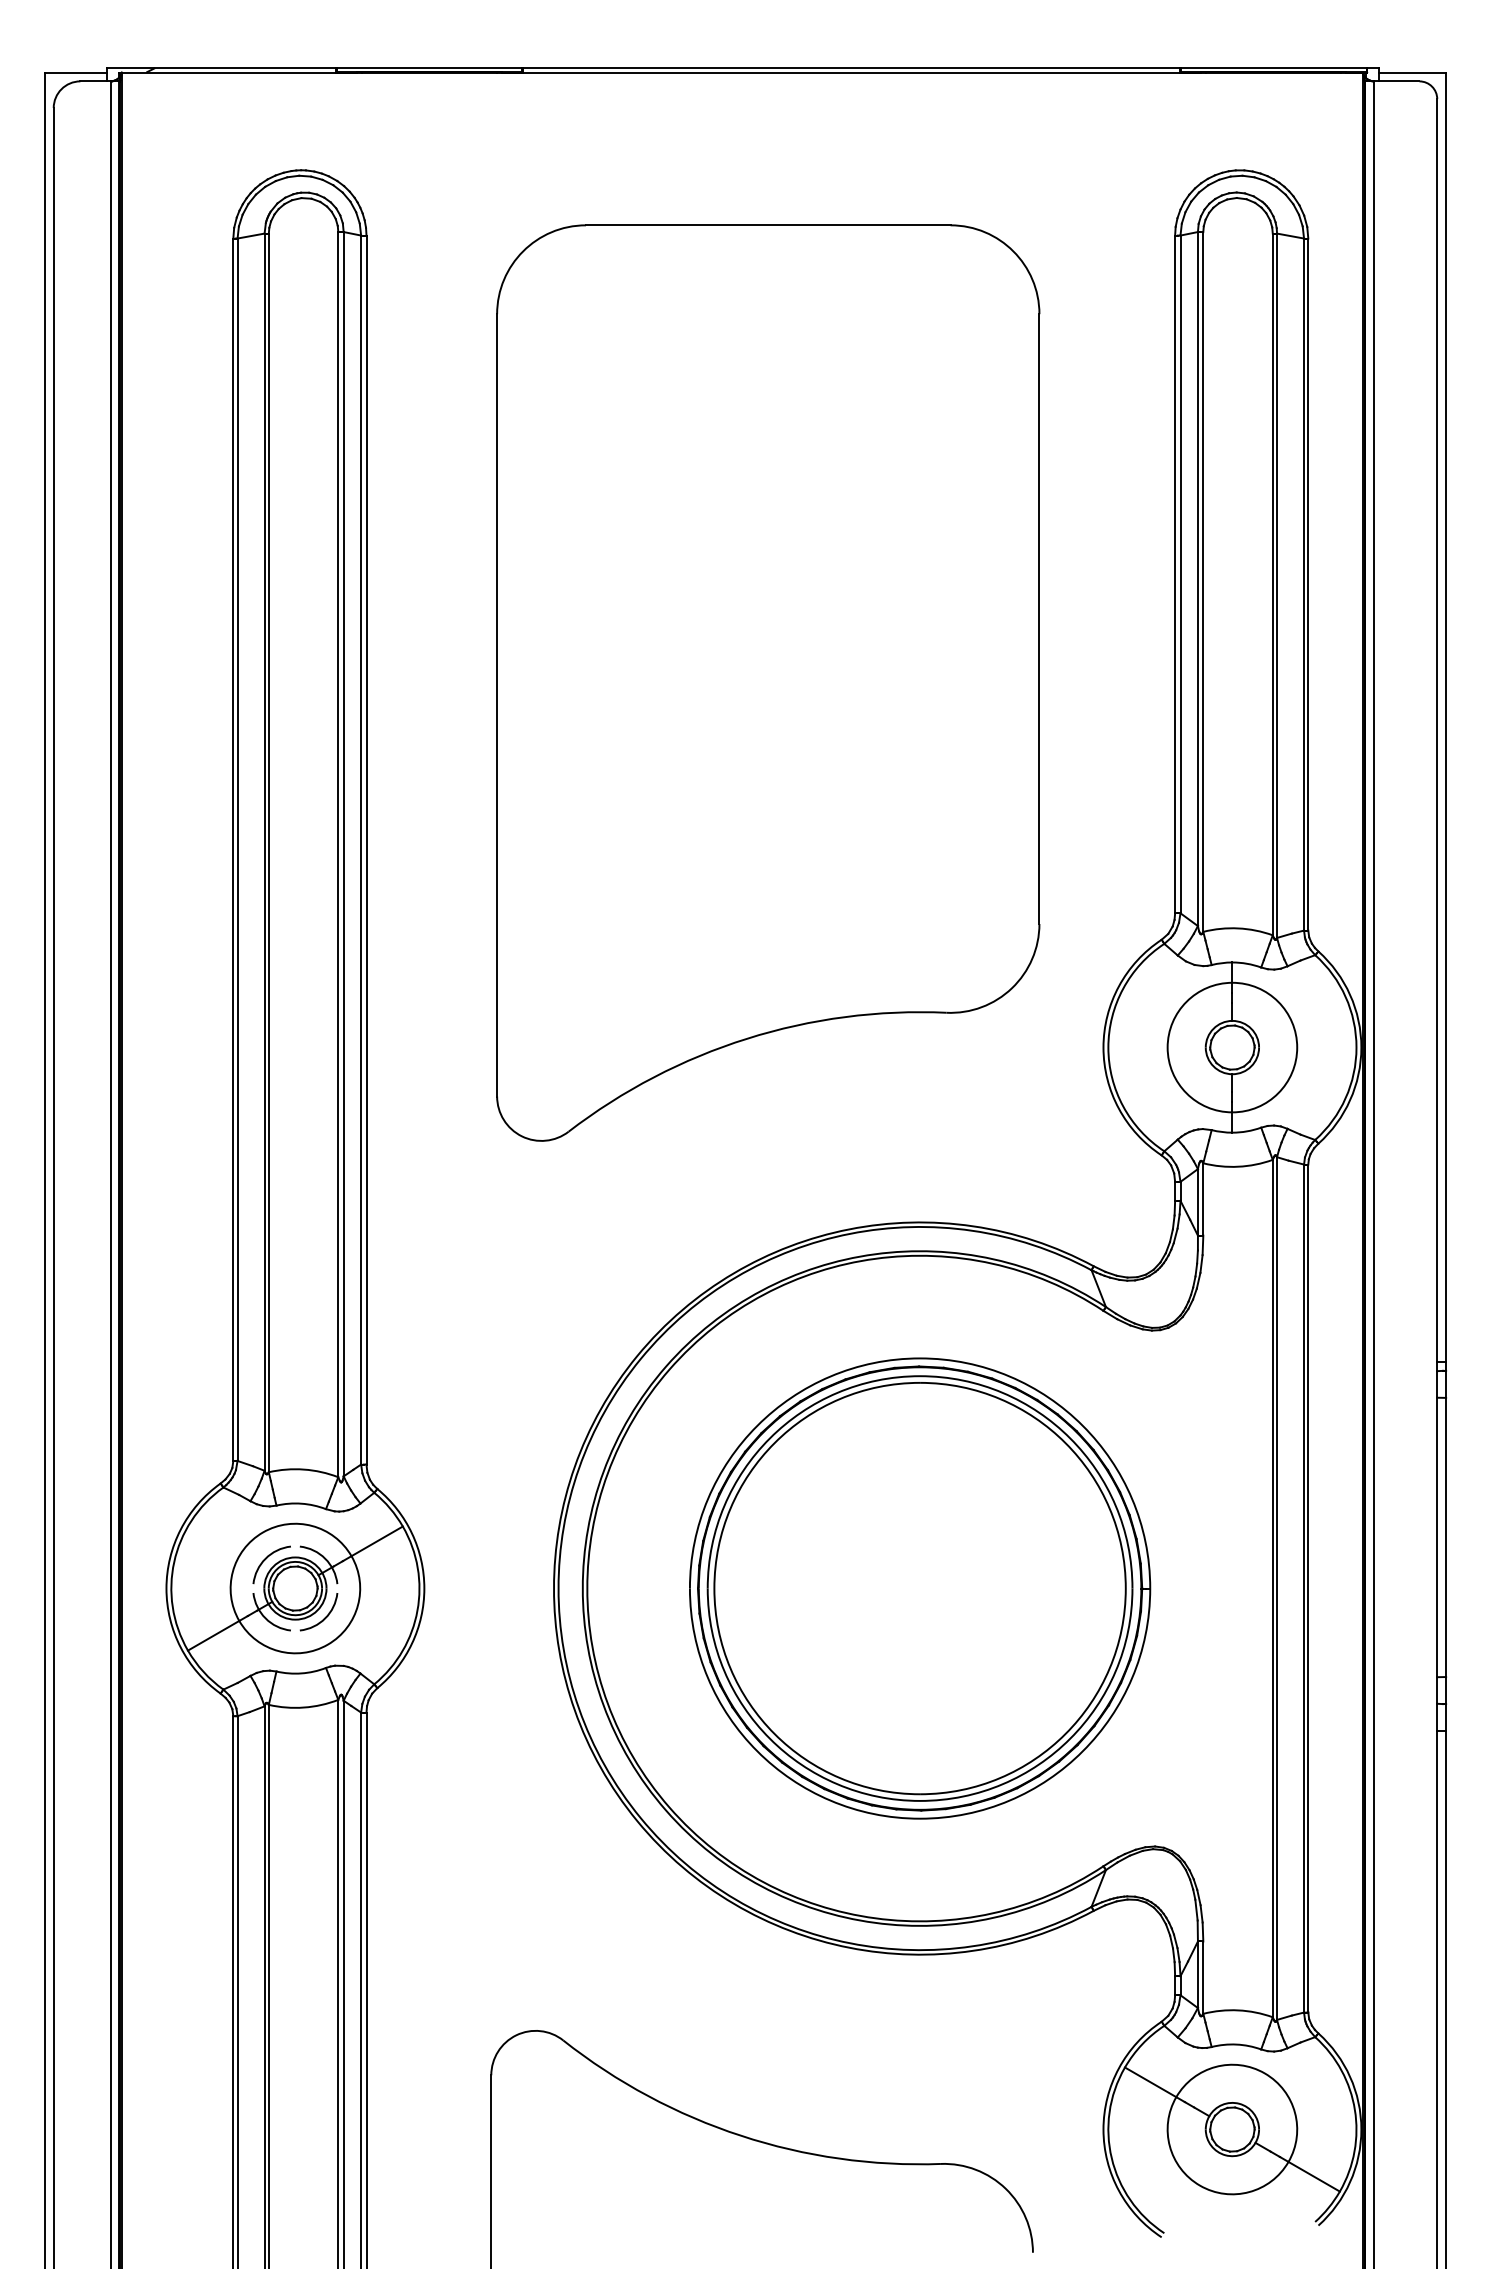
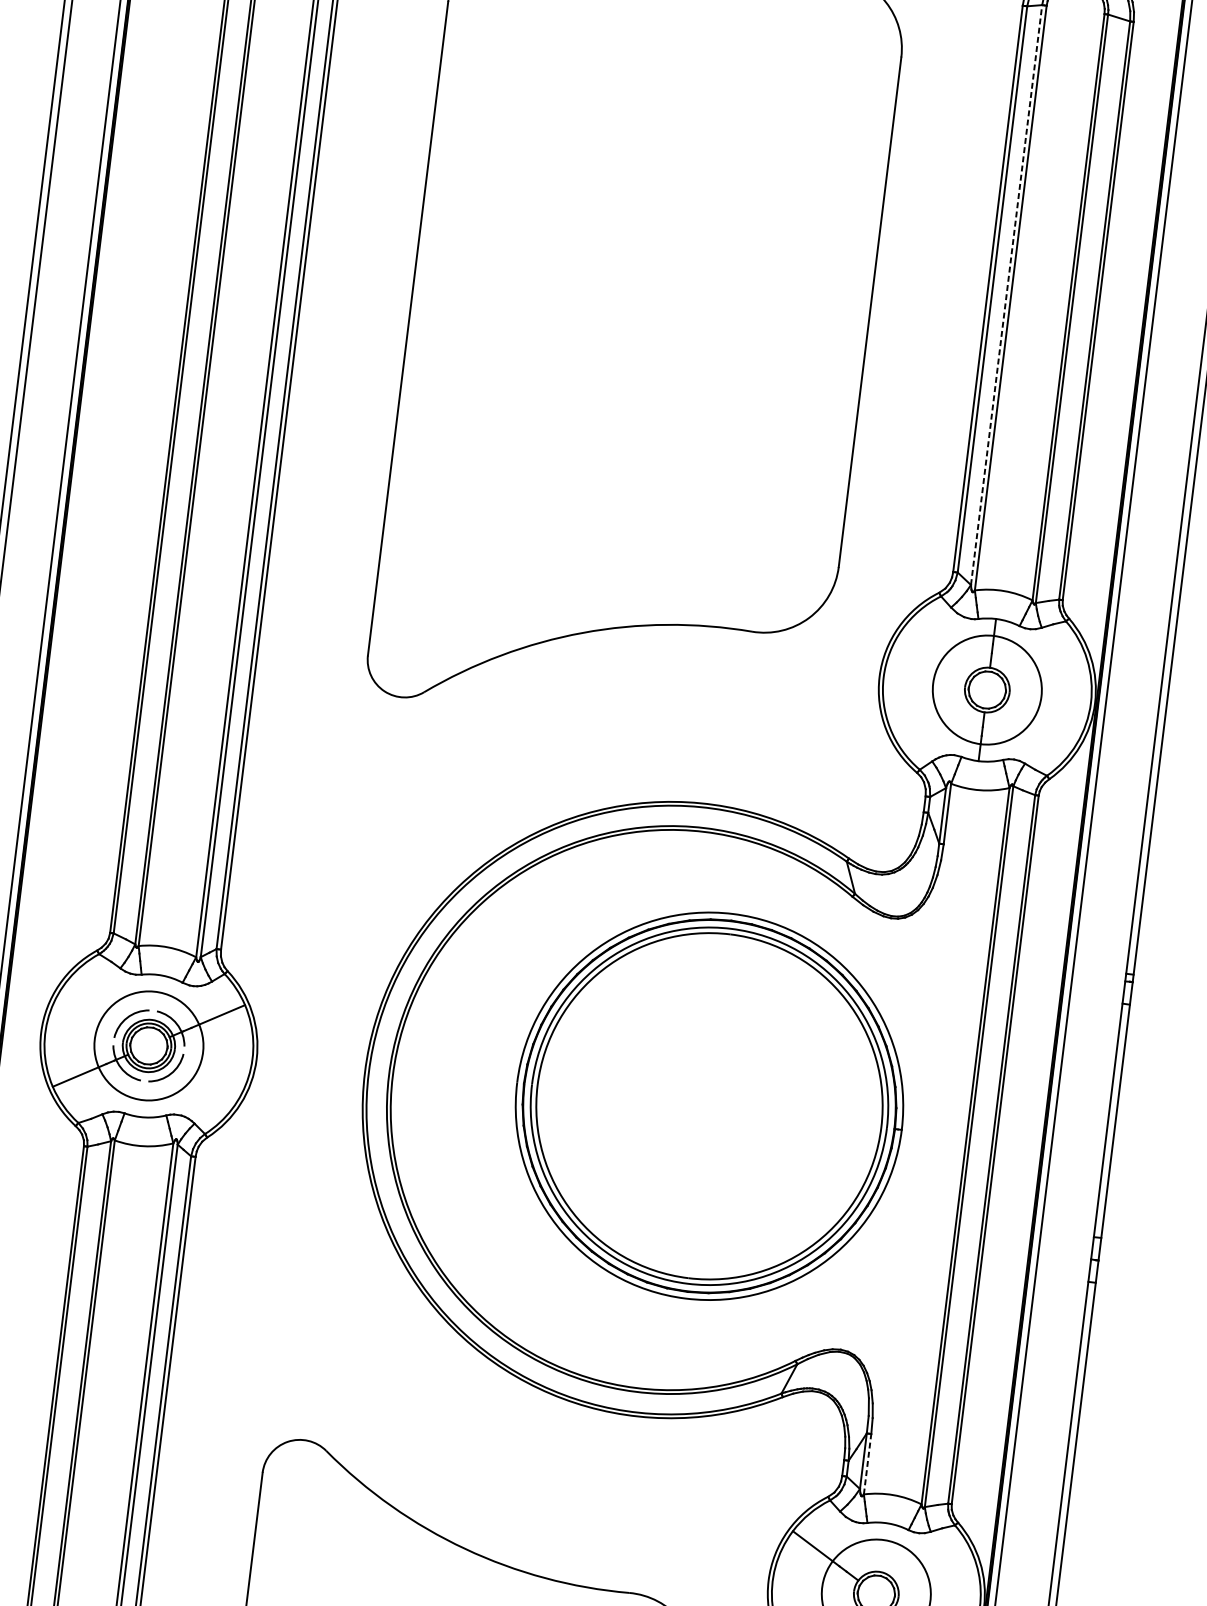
line: (1197, 578) -> (1006, 294), solid -> dashed
part: (920, 1588) -> (709, 1106), moved
line: (1203, 1977) -> (867, 1464), solid -> dashed

